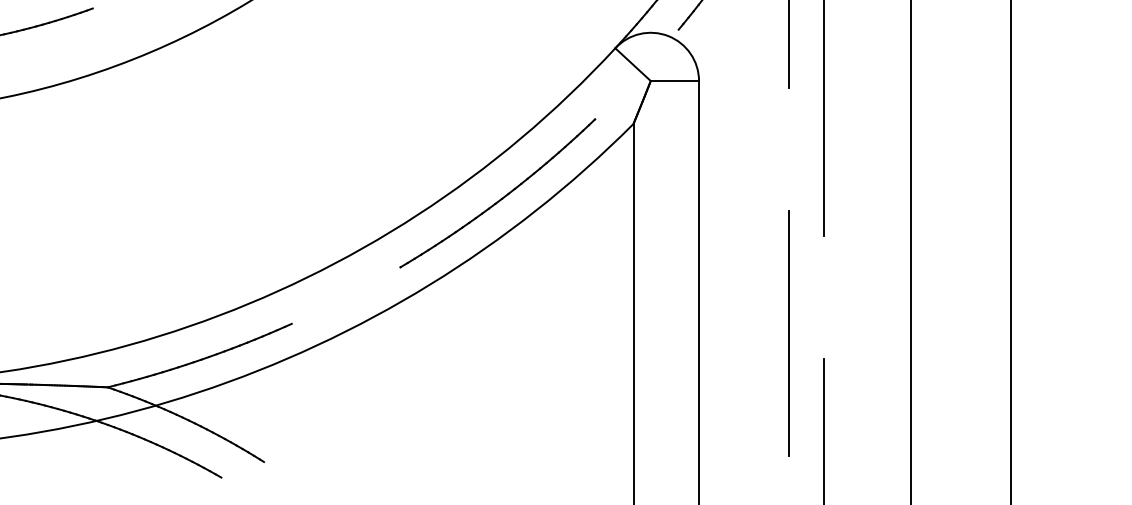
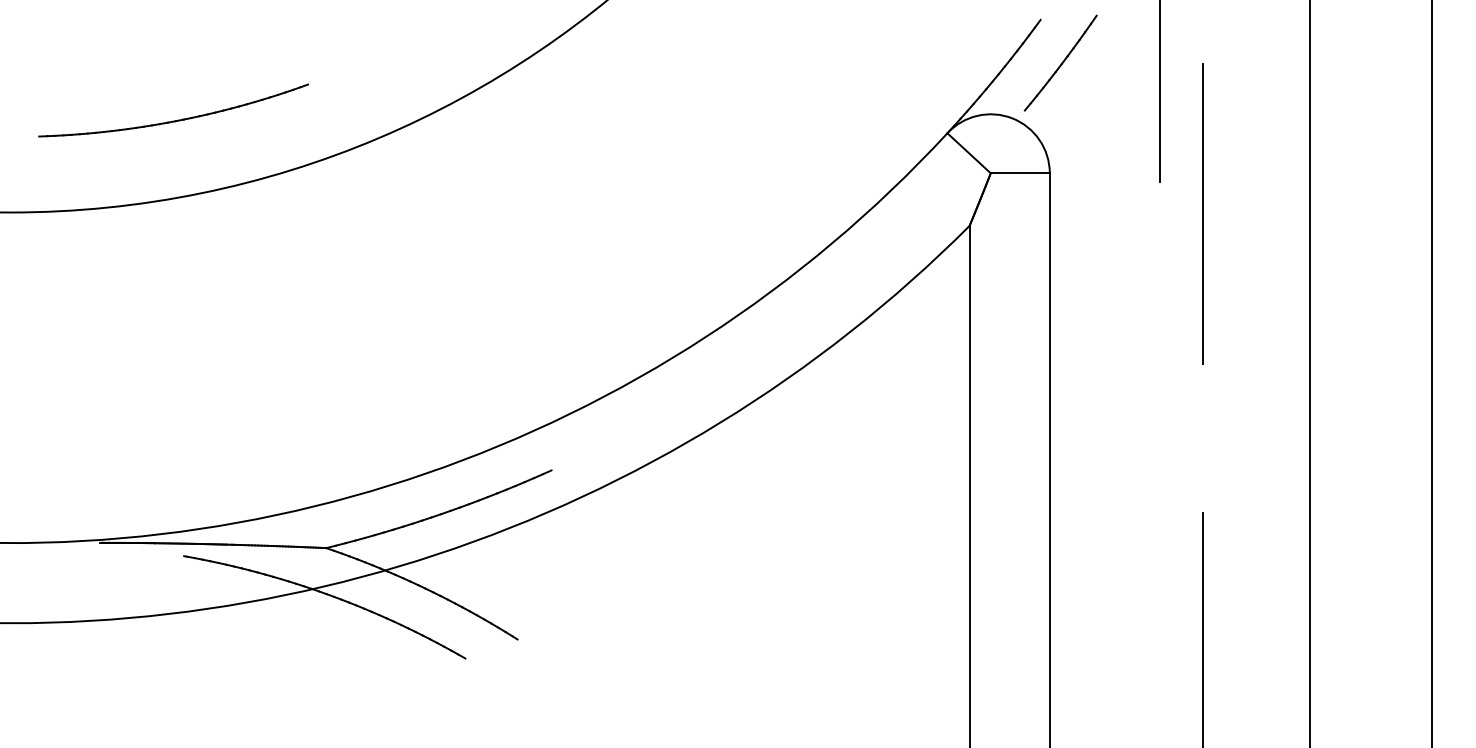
part: (502, 197) -> (809, 315), removed
line: (788, 332) -> (1159, 481), removed

